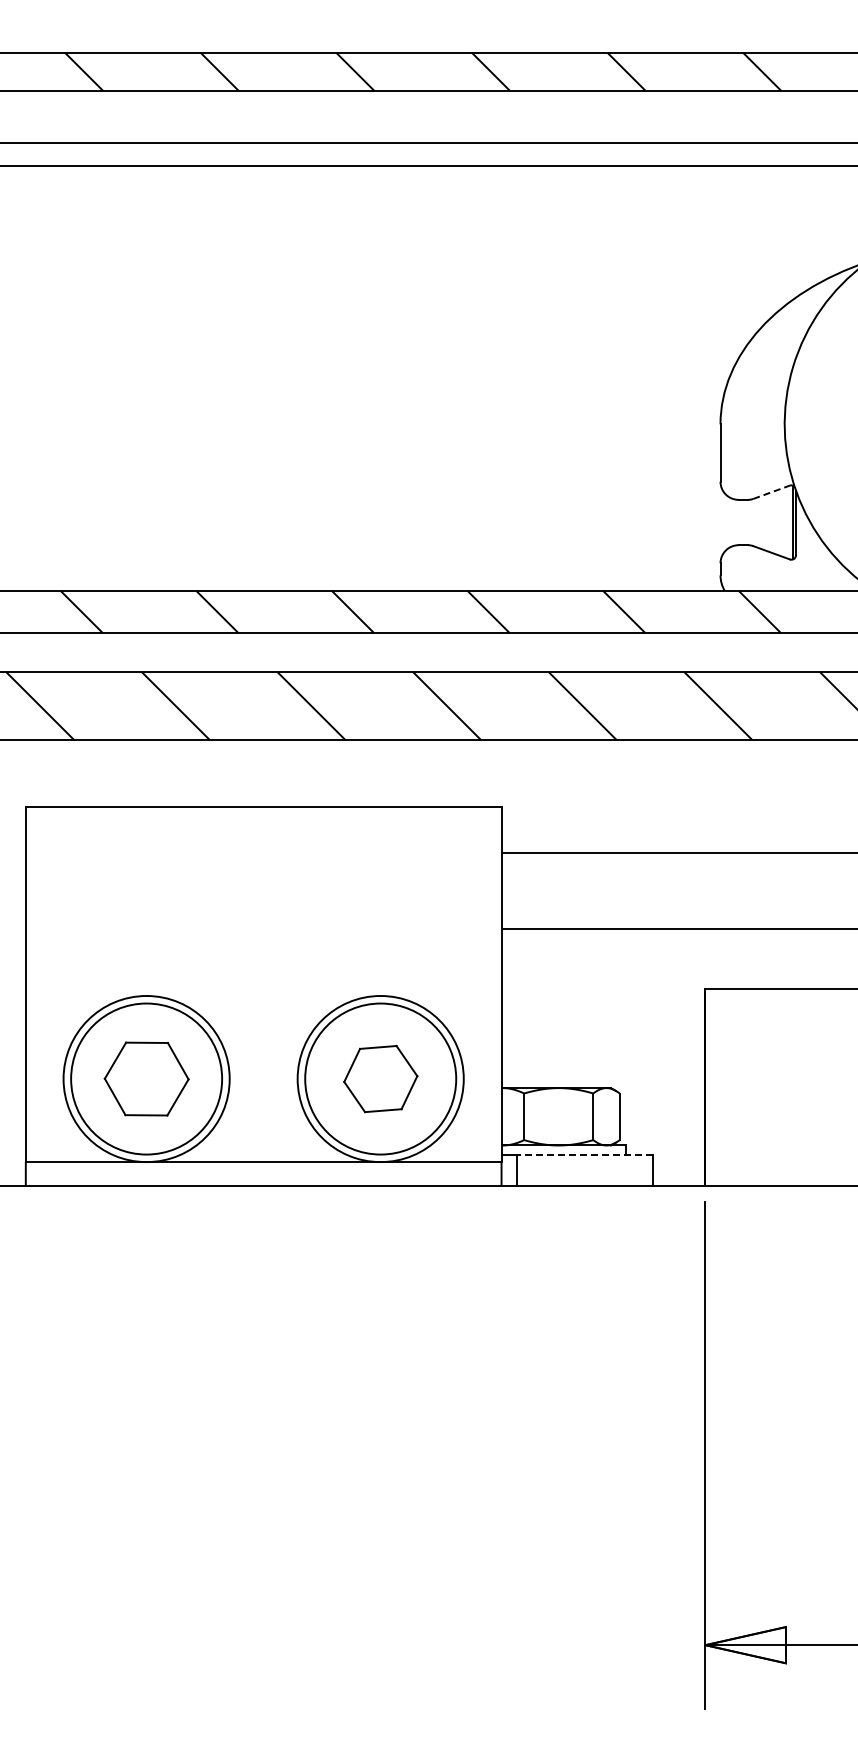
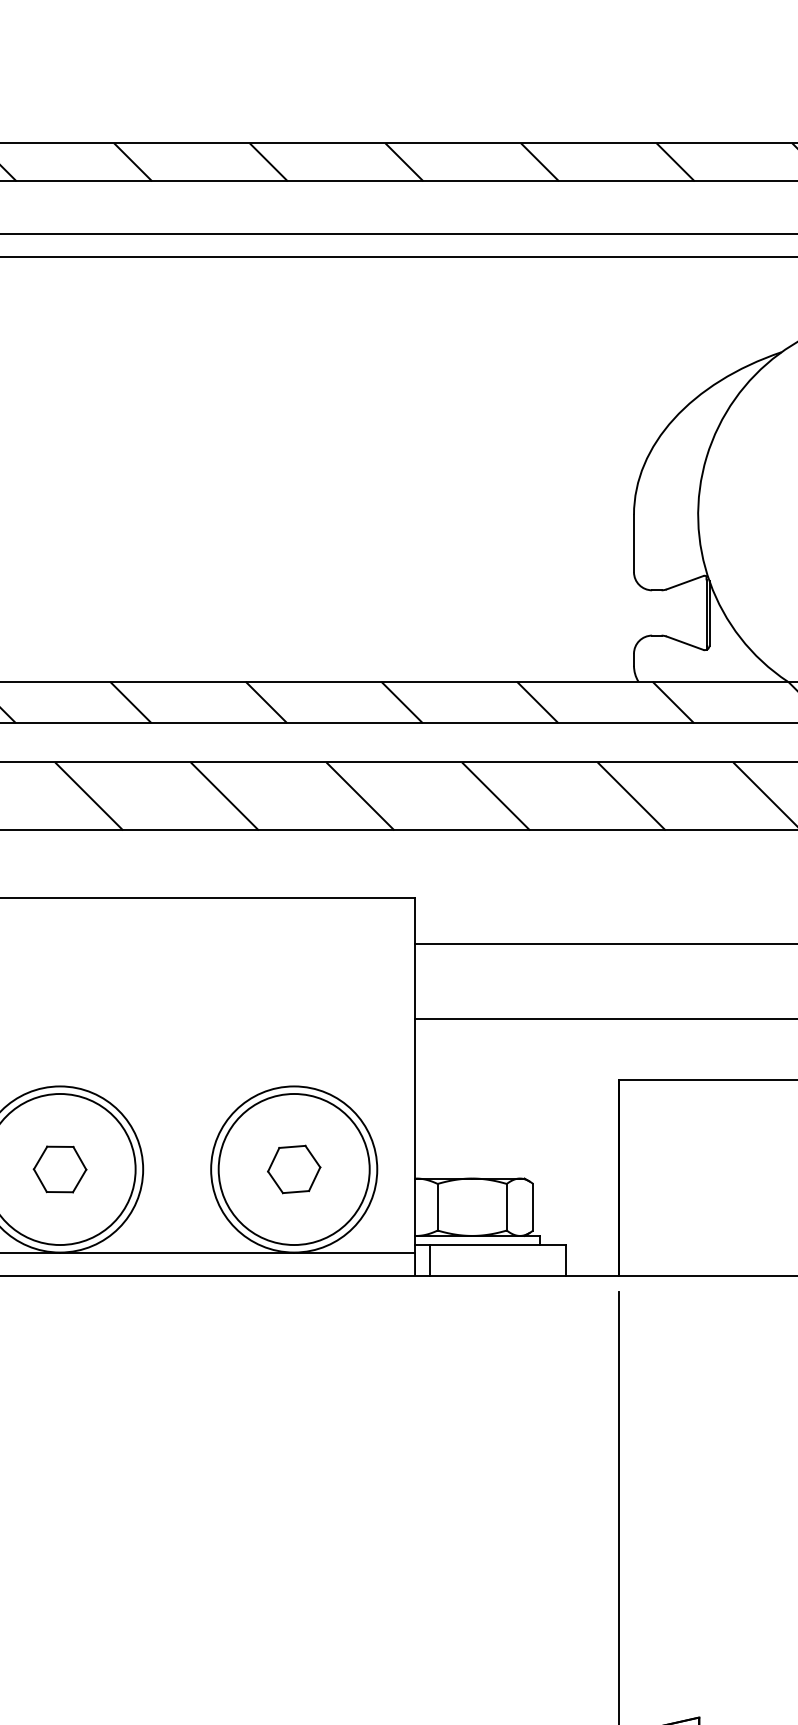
line: (771, 492) -> (684, 582), dashed -> solid
part: (146, 1078) -> (59, 1168), size x0.62
part: (380, 1078) -> (293, 1168), size x0.71
line: (584, 1154) -> (497, 1244), dashed -> solid

